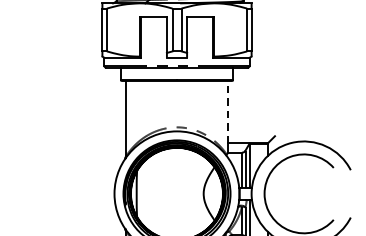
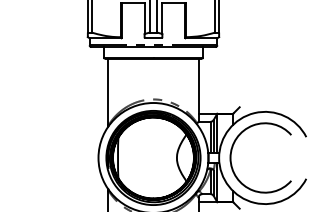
line: (228, 111) -> (198, 85), dashed -> solid

